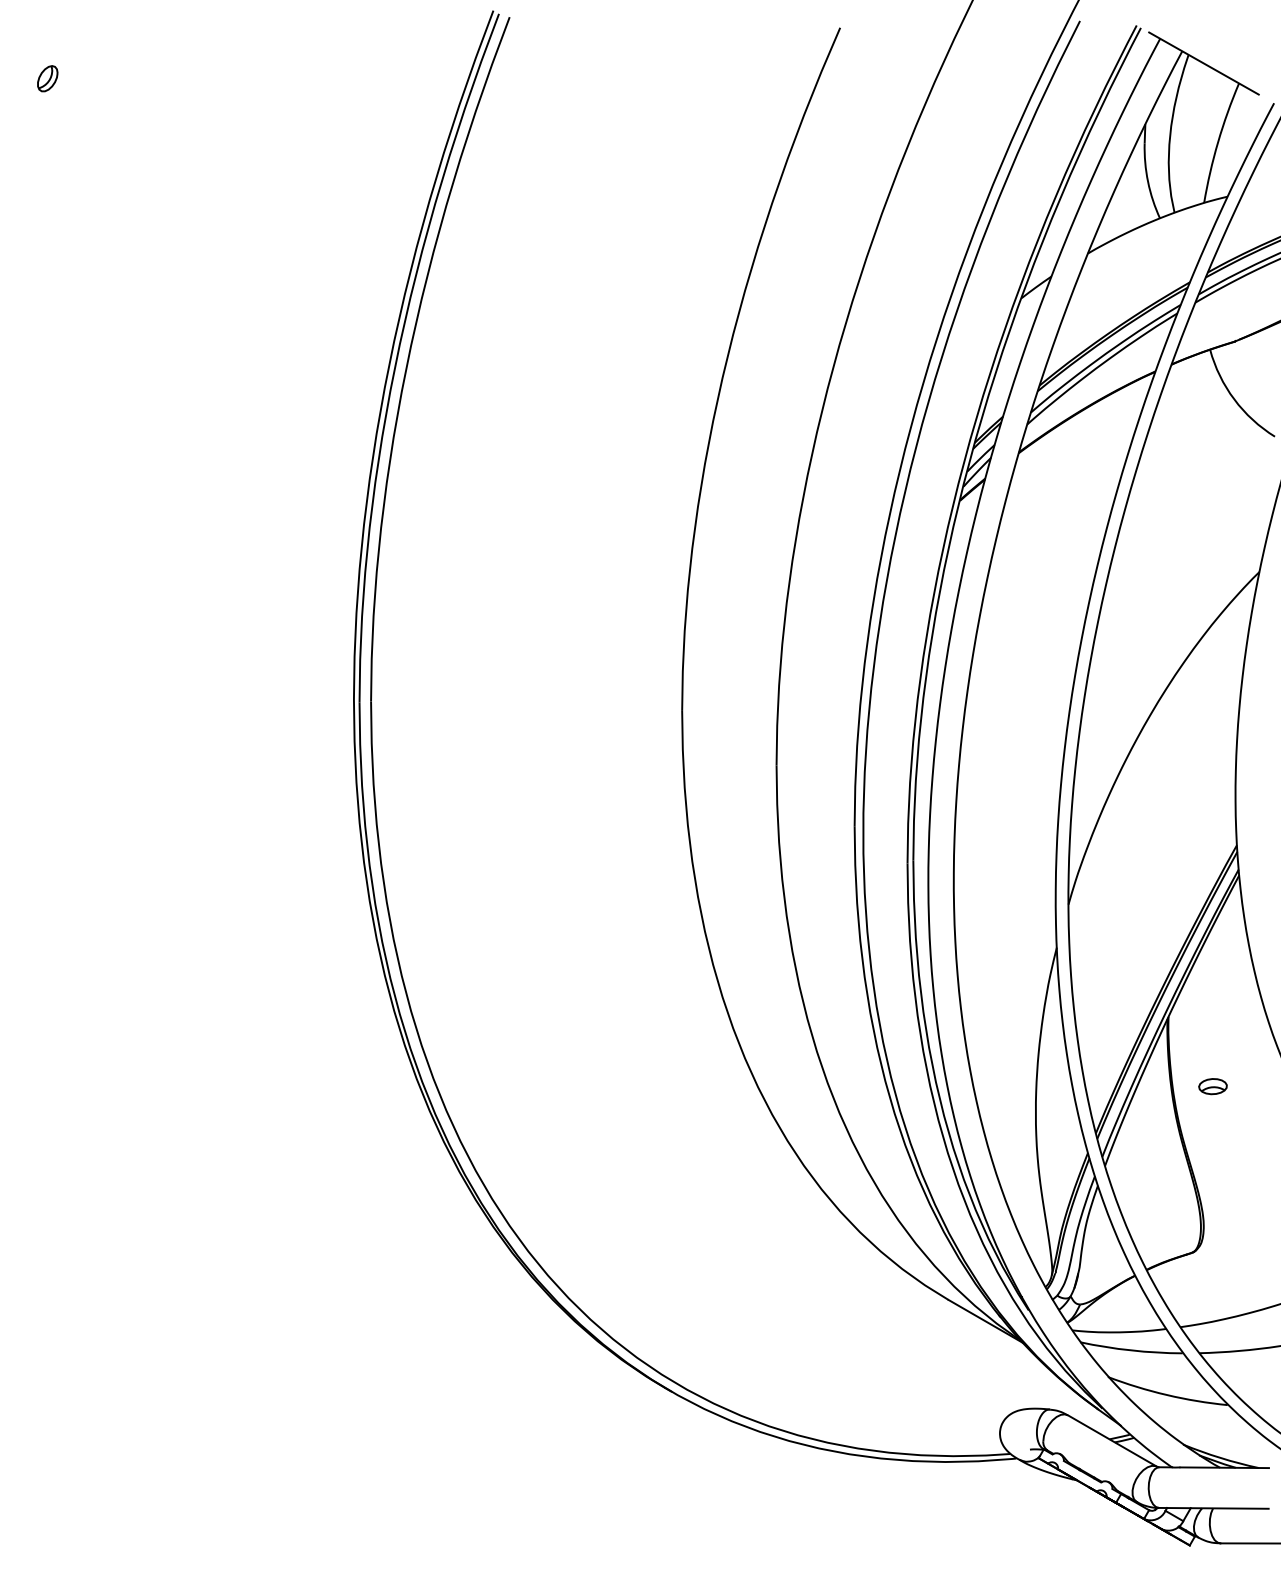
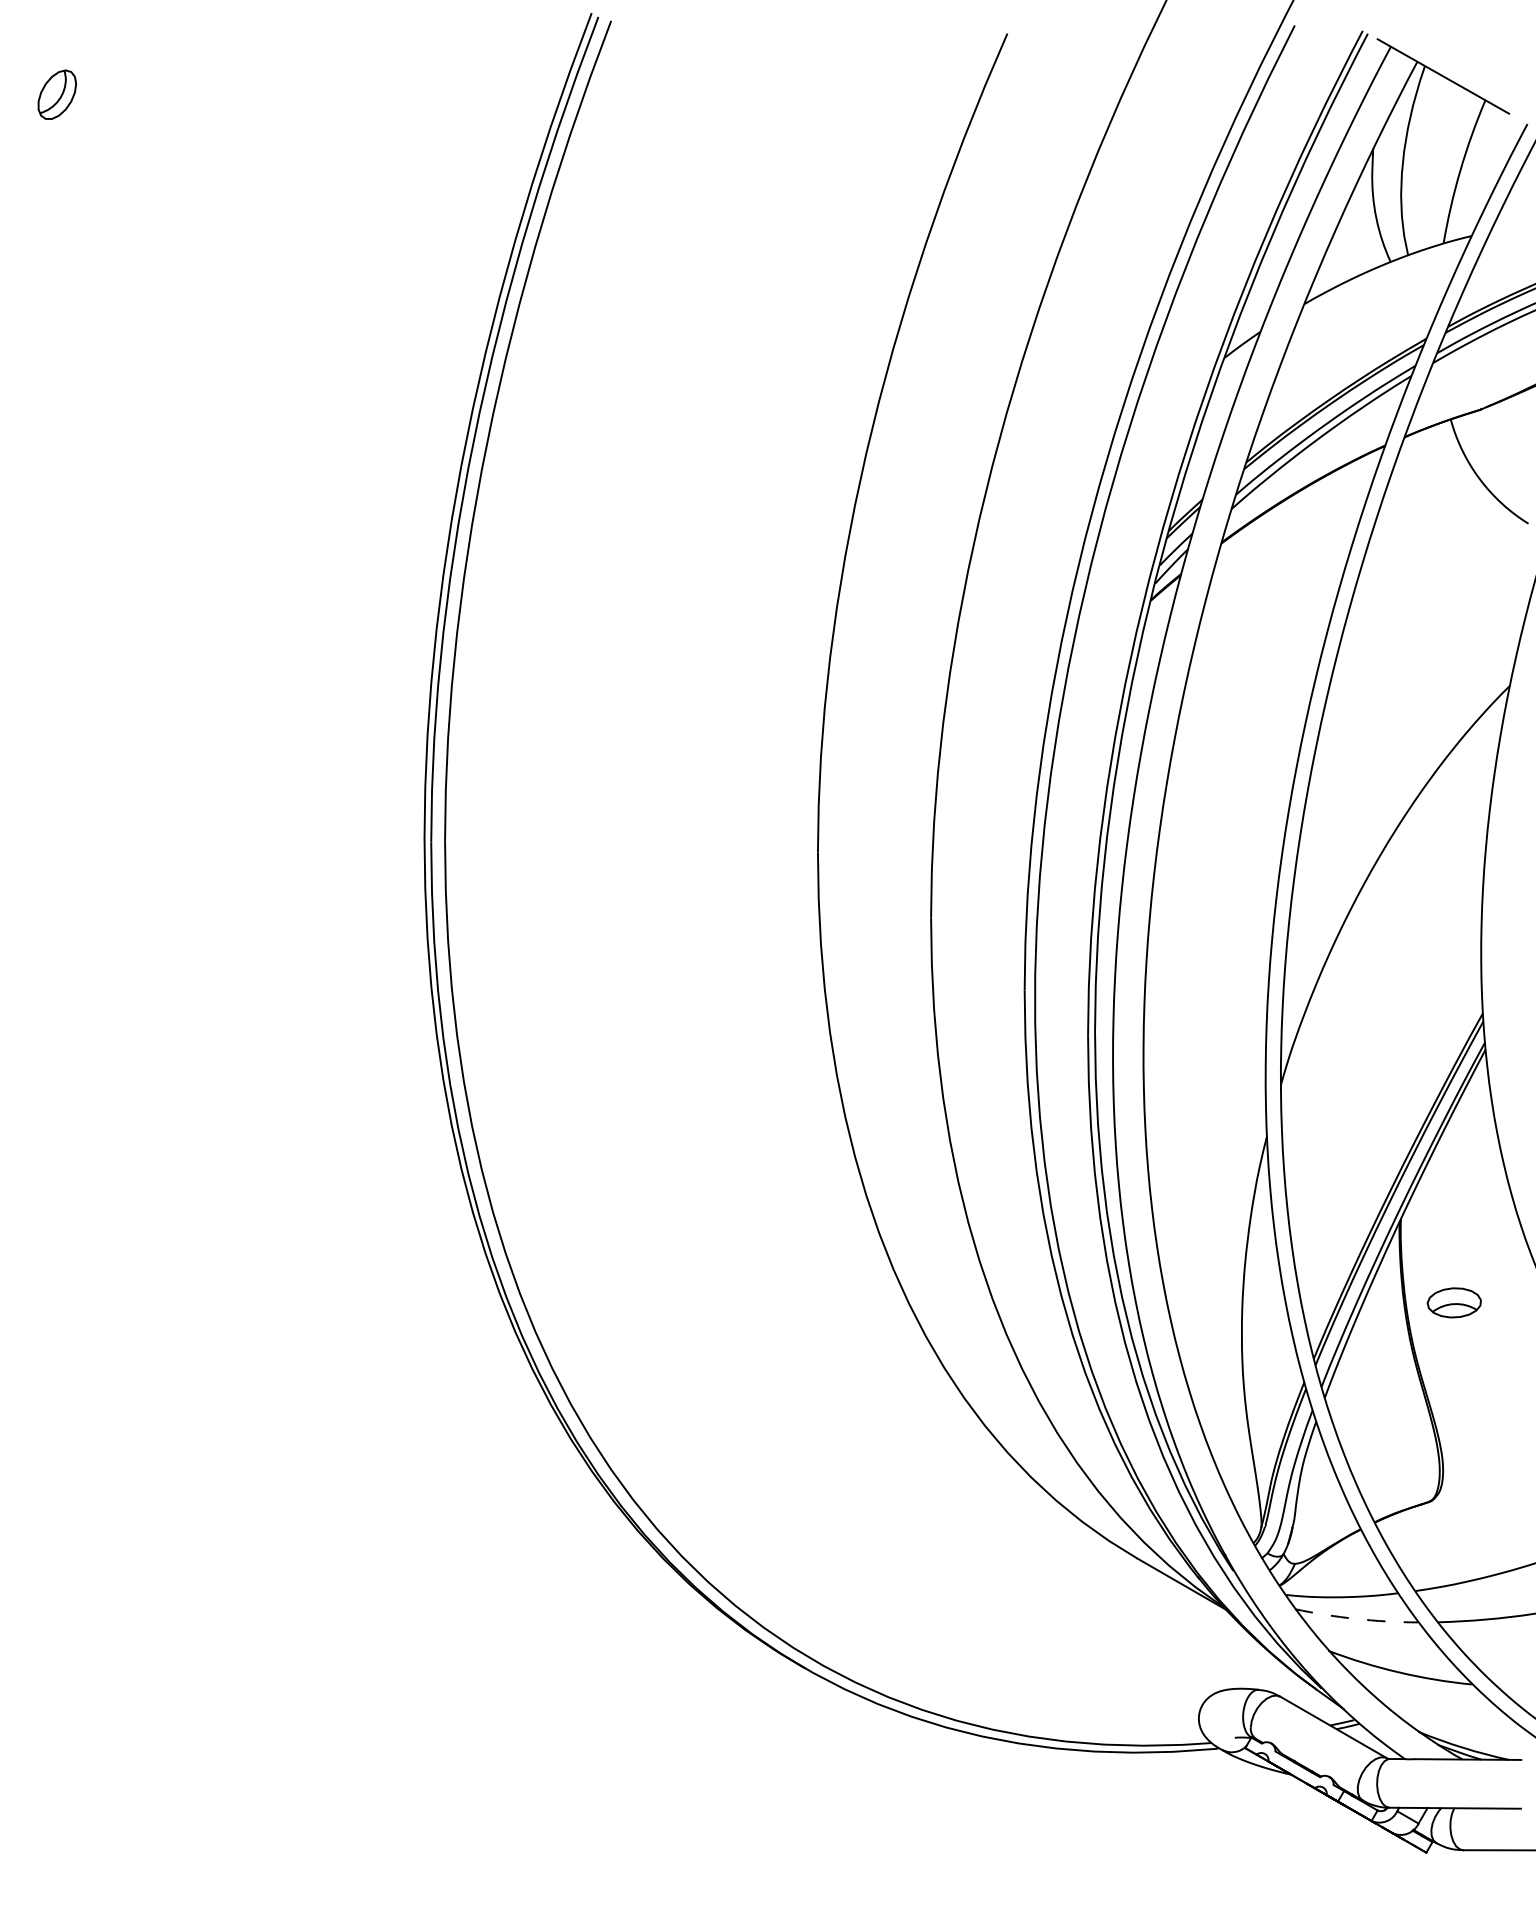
part: (47, 78) -> (57, 94), size x1.6
part: (1212, 1086) -> (1453, 1302), size x1.6
arc: (1131, 1350) -> (1356, 1618), solid -> dashed

